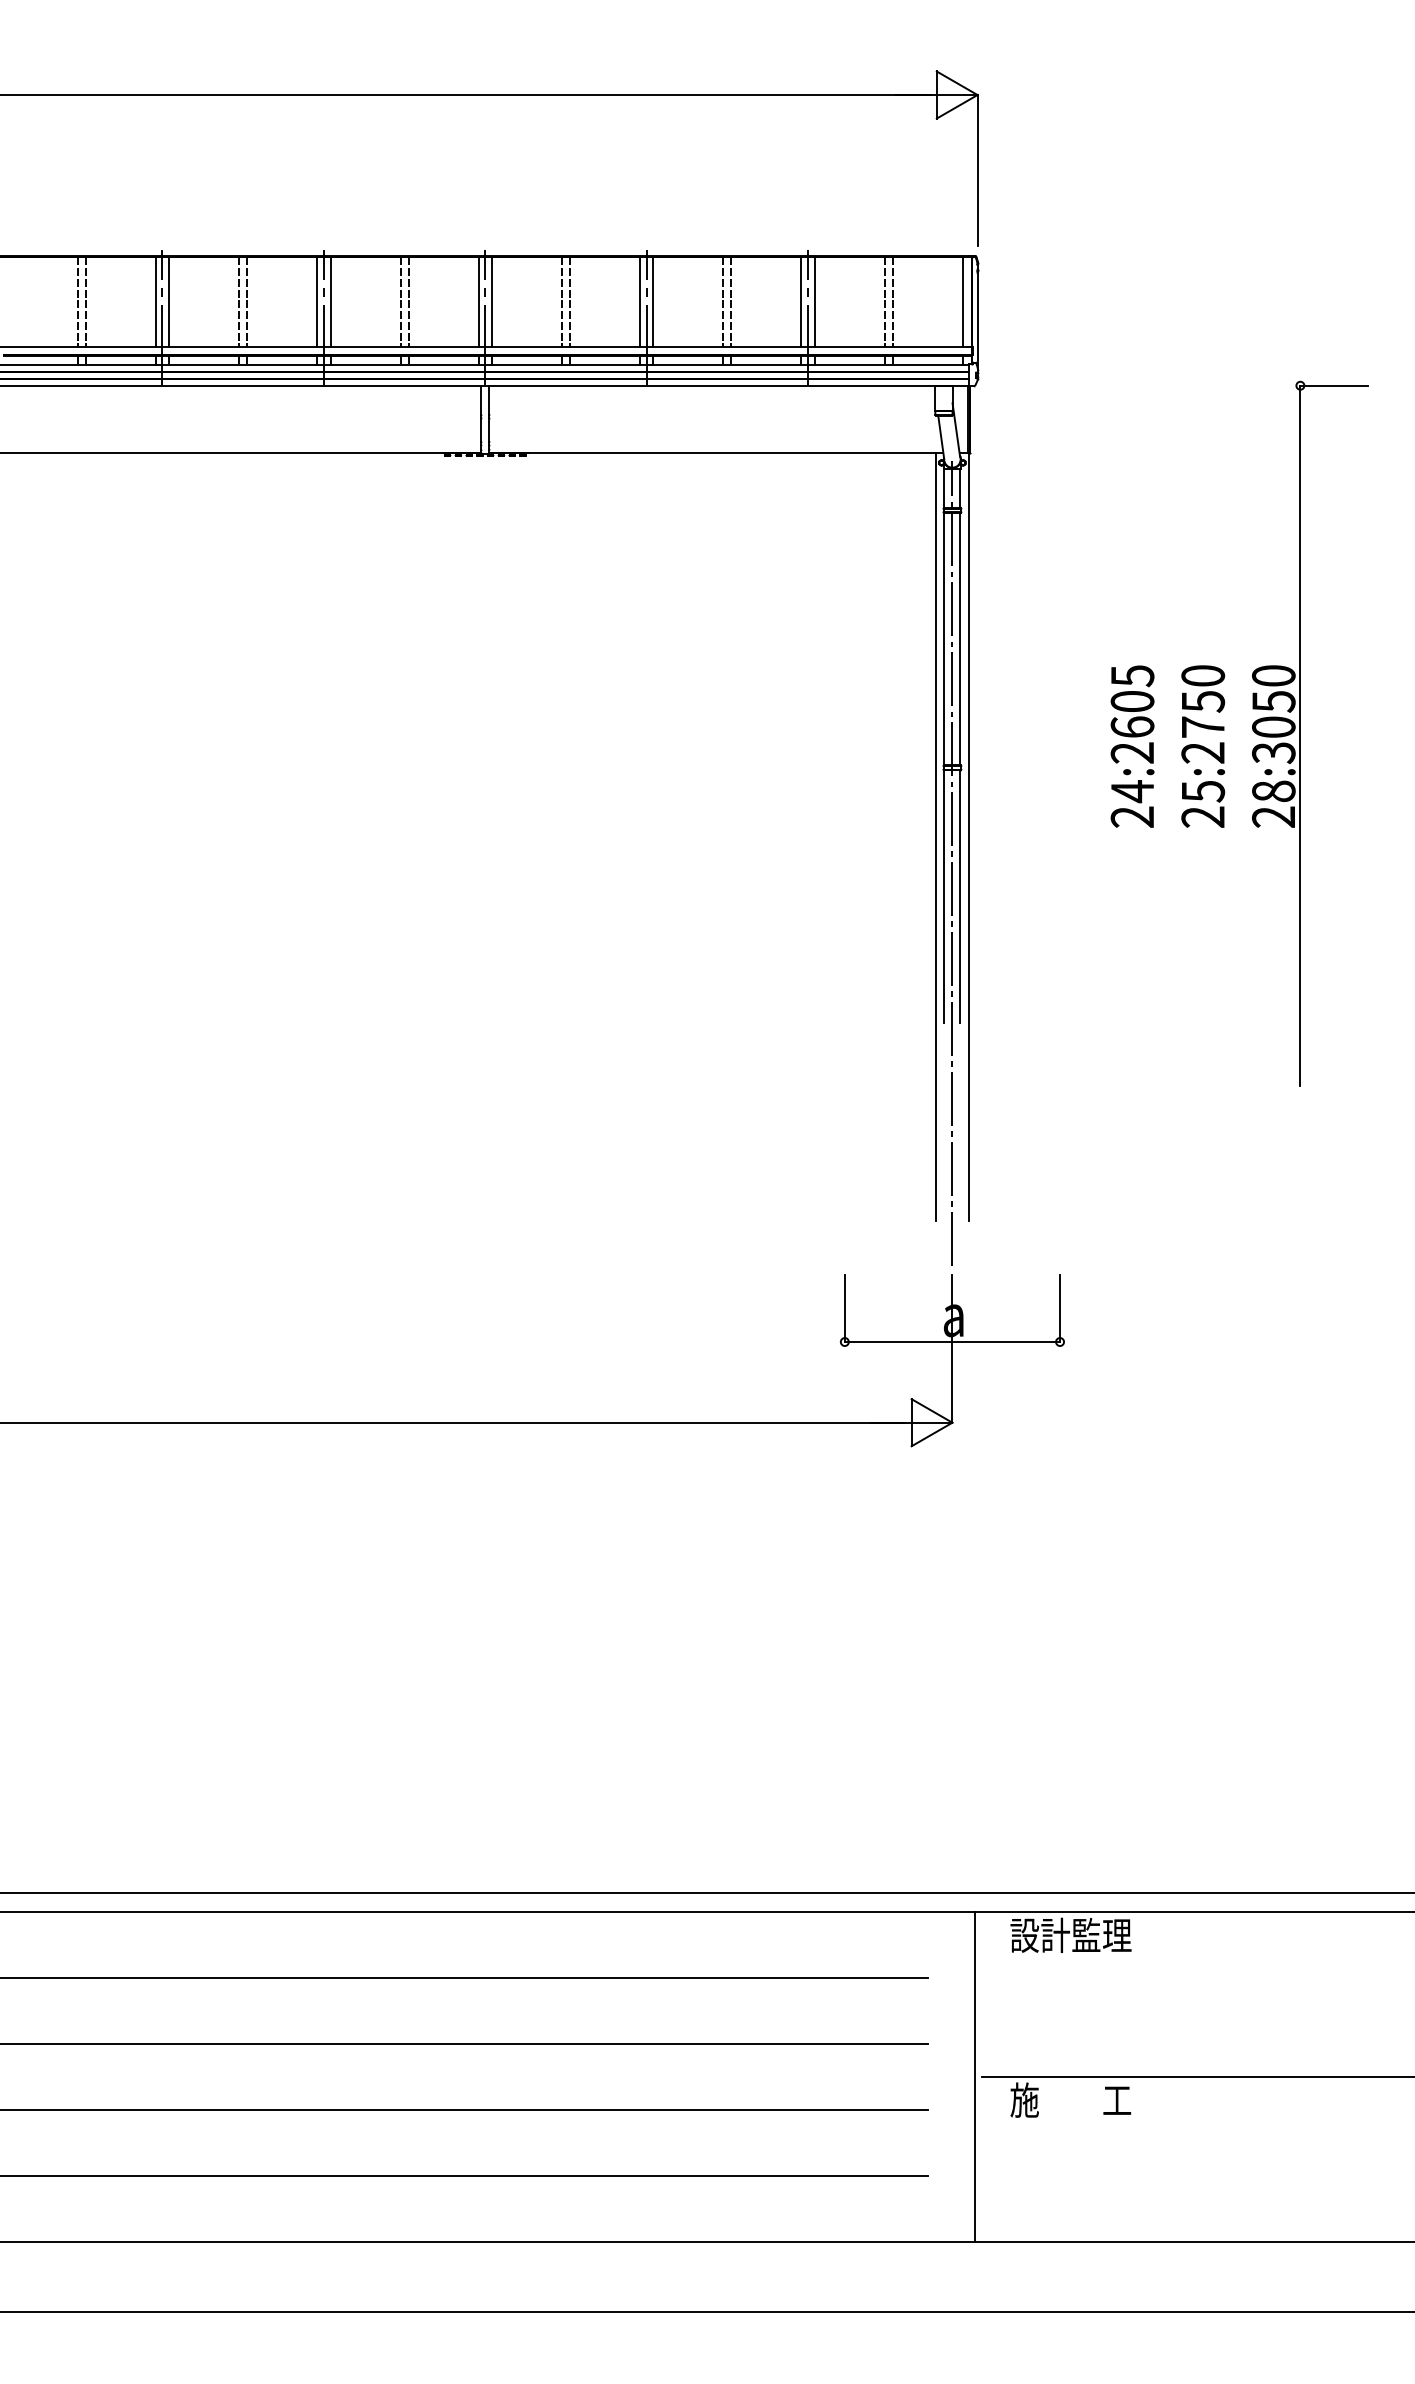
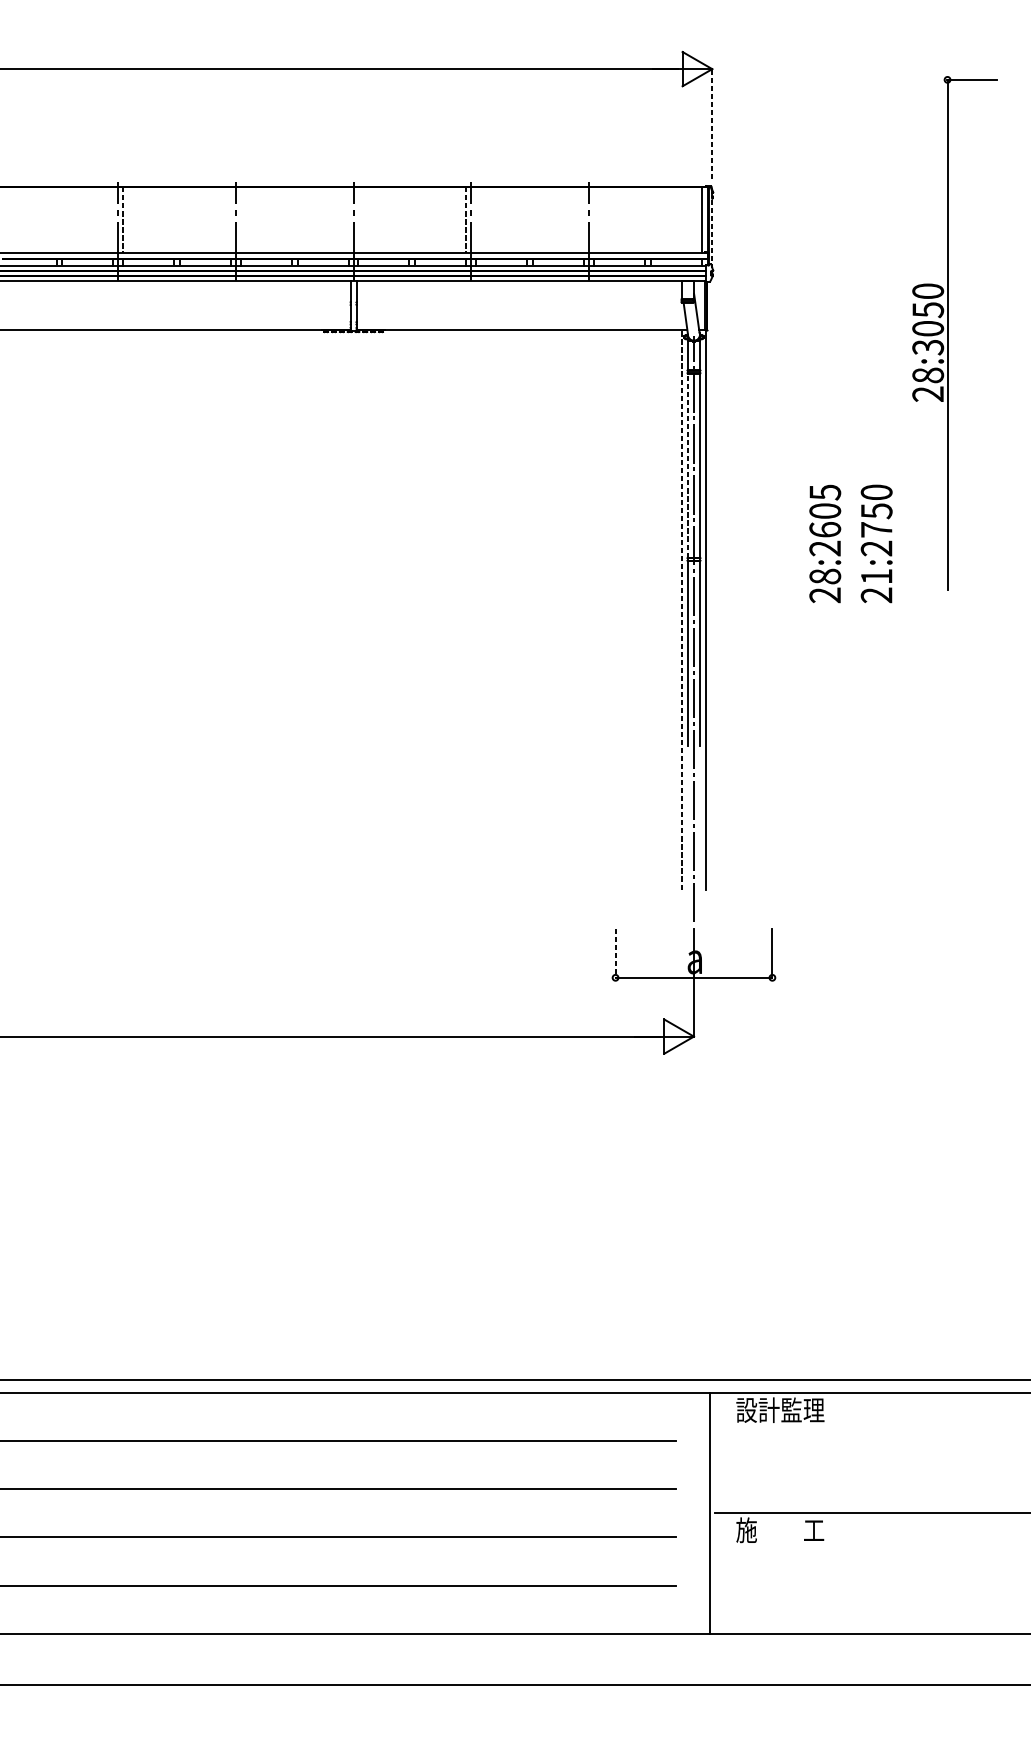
line: (977, 169) -> (712, 123), solid -> dashed
line: (77, 302) -> (56, 220), removed
line: (85, 302) -> (62, 220), removed
line: (155, 302) -> (113, 220), removed
line: (169, 302) -> (123, 220), solid -> dashed
line: (239, 302) -> (174, 220), removed
line: (247, 302) -> (180, 220), removed
line: (317, 302) -> (231, 220), removed
line: (330, 302) -> (240, 220), removed
line: (400, 302) -> (291, 220), removed
line: (408, 302) -> (297, 220), removed
line: (478, 302) -> (348, 220), removed
line: (492, 302) -> (358, 220), removed
line: (561, 302) -> (409, 220), removed
line: (570, 302) -> (415, 220), removed
line: (639, 302) -> (465, 220), solid -> dashed
line: (653, 302) -> (476, 220), removed
line: (723, 302) -> (527, 220), removed
line: (731, 302) -> (532, 220), removed
line: (801, 302) -> (583, 220), removed
line: (814, 302) -> (593, 220), removed
line: (884, 302) -> (644, 220), removed
line: (892, 302) -> (650, 220), removed
line: (977, 316) -> (712, 230), solid -> dashed
line: (944, 638) -> (688, 465), solid -> dashed
part: (1300, 733) -> (947, 333), moved
text: (1132, 791) -> (825, 576), 24:2605 -> 28:2605
text: (1203, 791) -> (876, 576), 25:2750 -> 21:2750
line: (935, 836) -> (681, 609), solid -> dashed
line: (844, 1308) -> (615, 953), solid -> dashed

